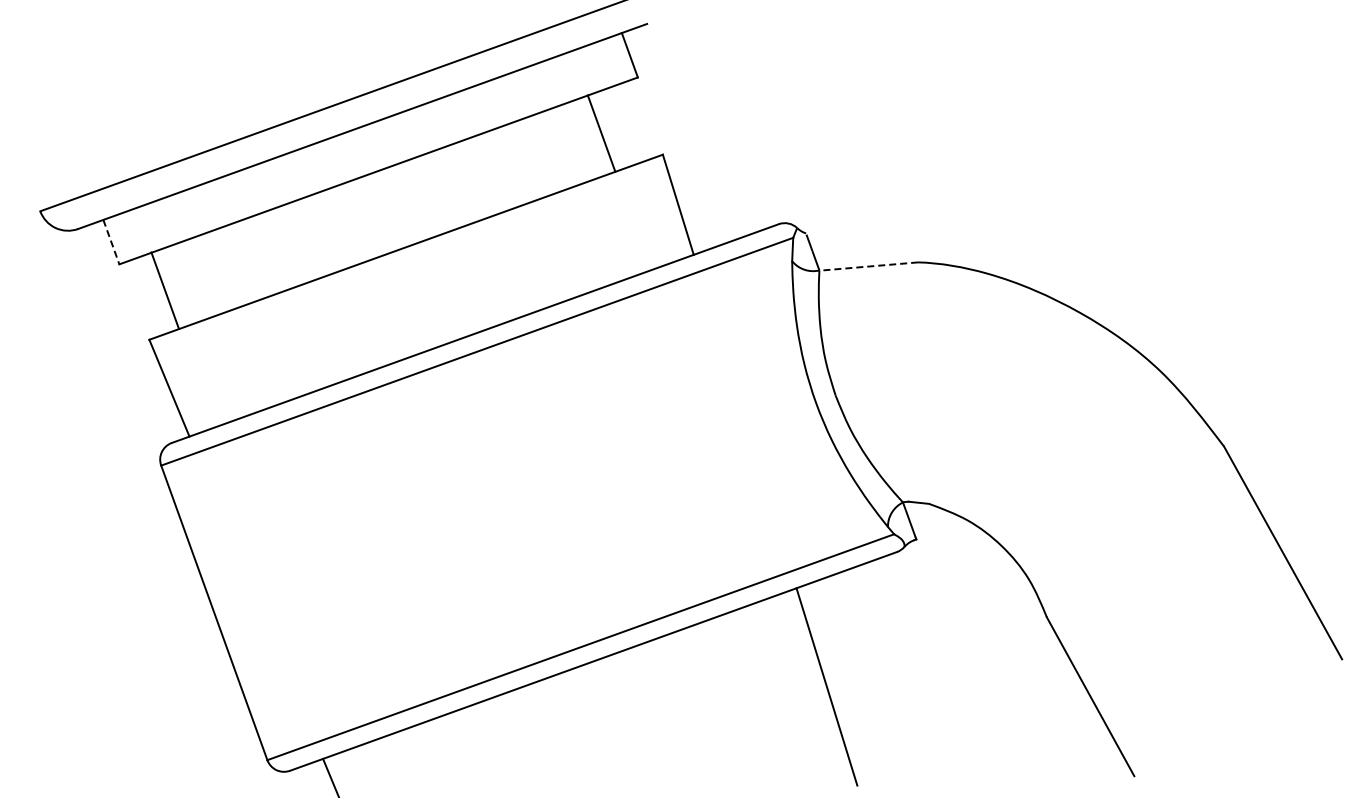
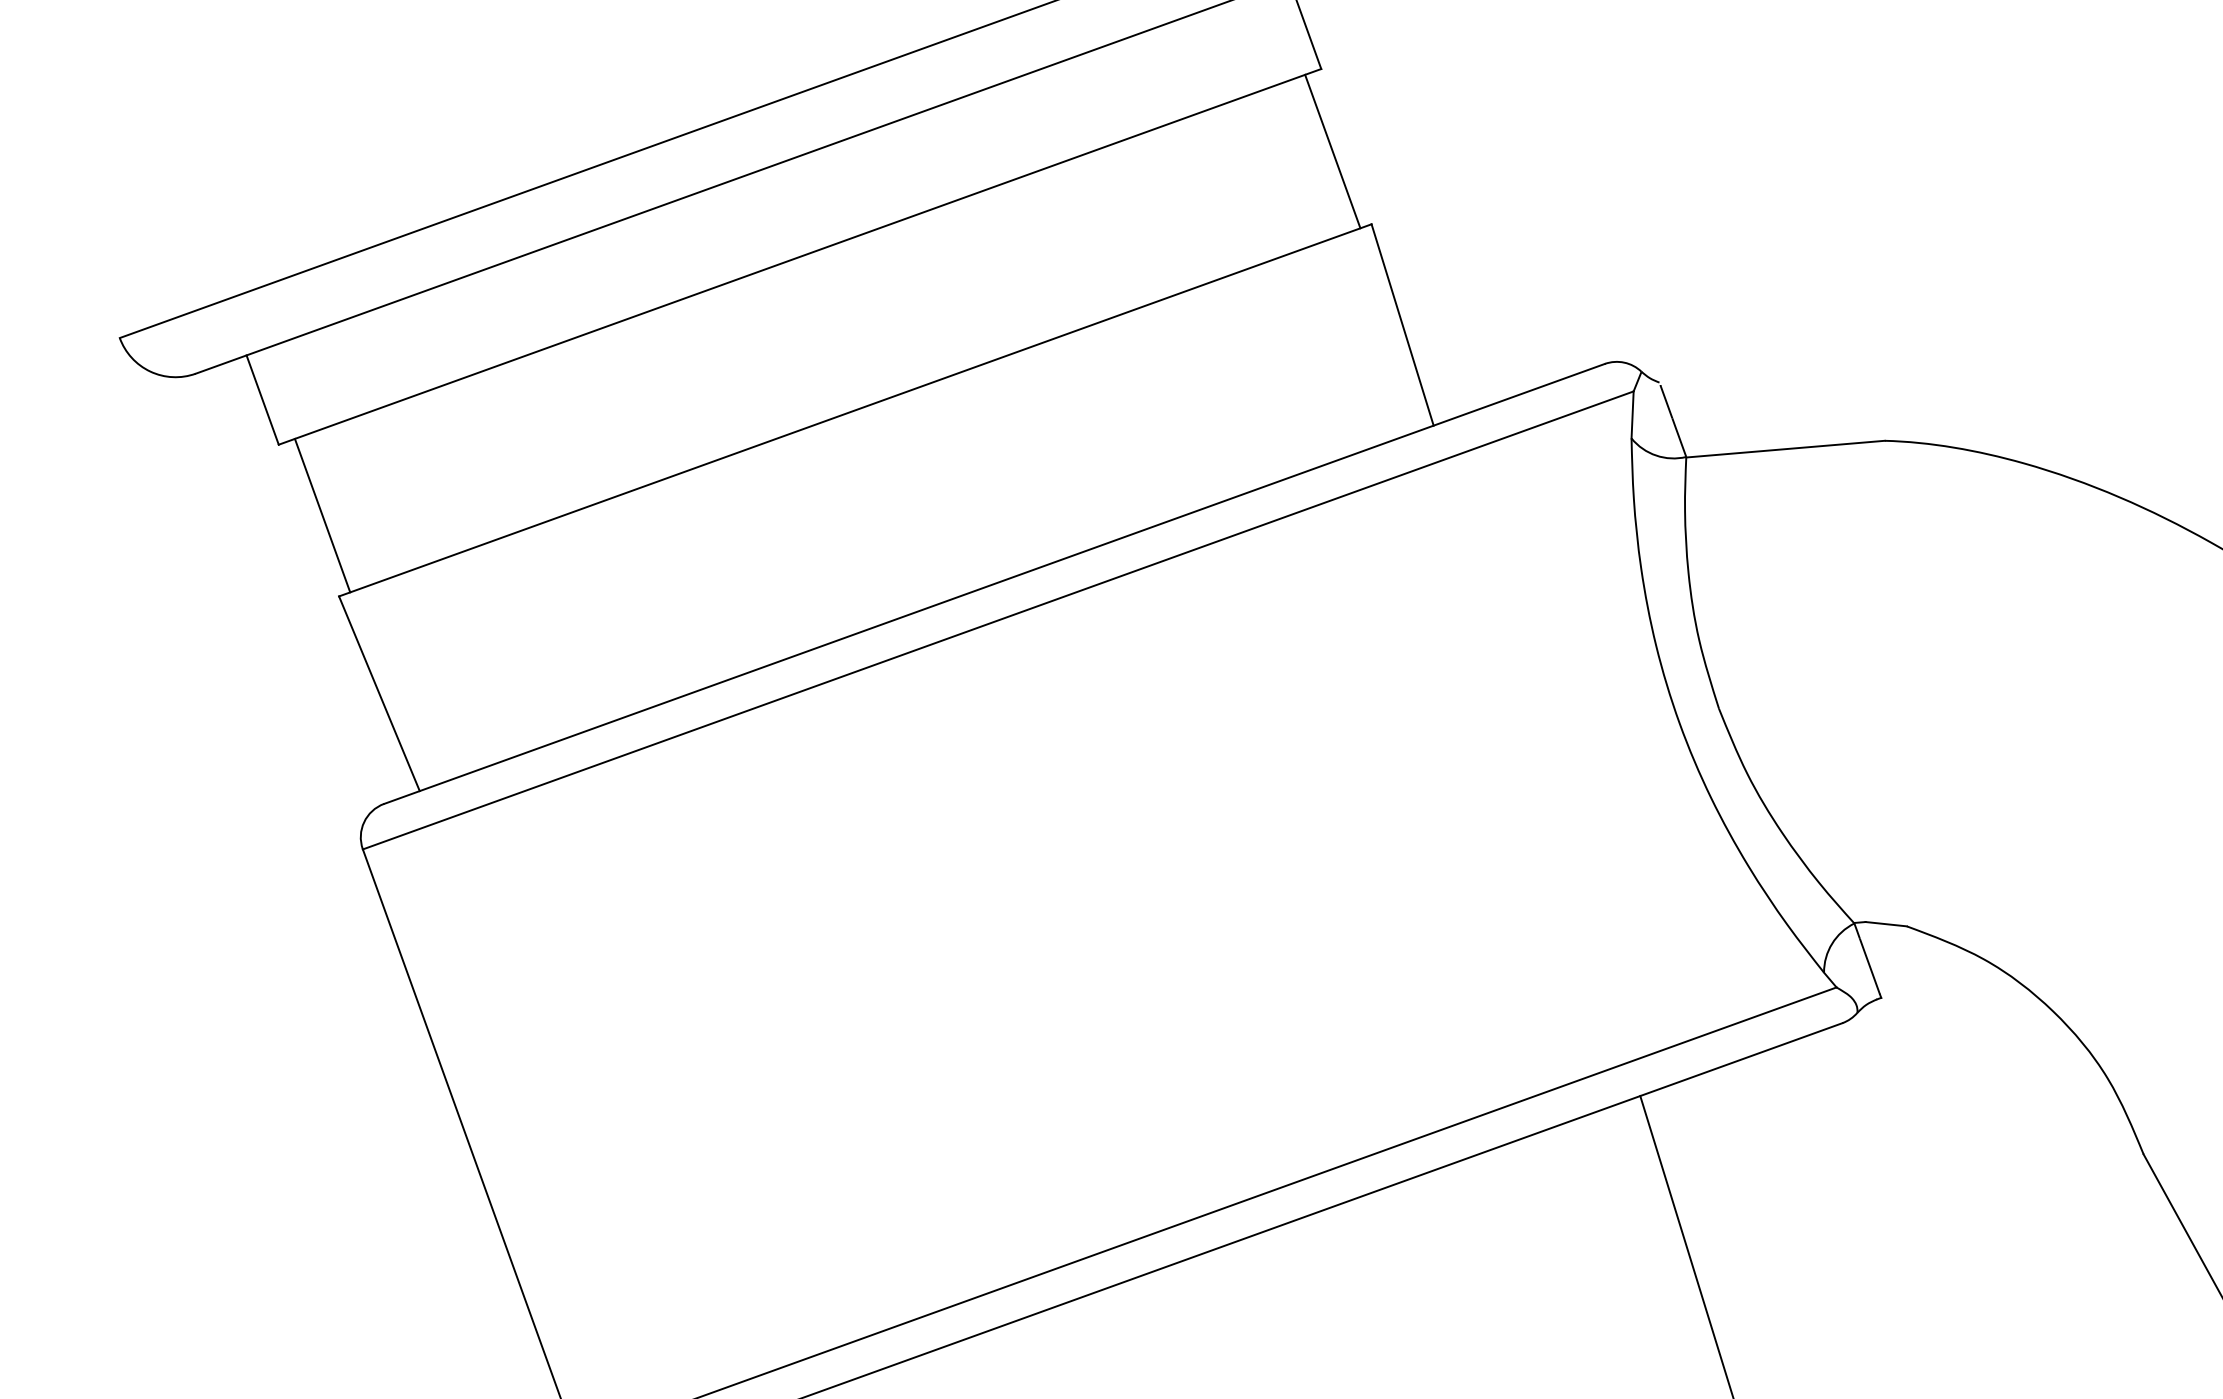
line: (601, 133) -> (1332, 151), moved
line: (111, 242) -> (262, 400), dashed -> solid
line: (868, 266) -> (1785, 449), dashed -> solid
line: (164, 290) -> (321, 515), moved

